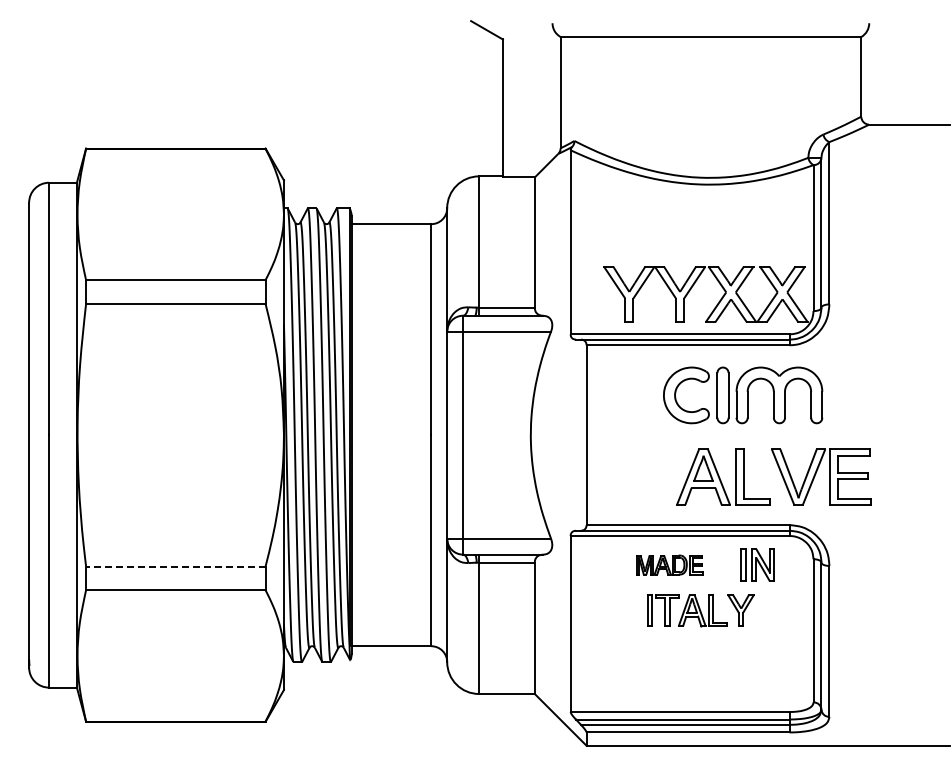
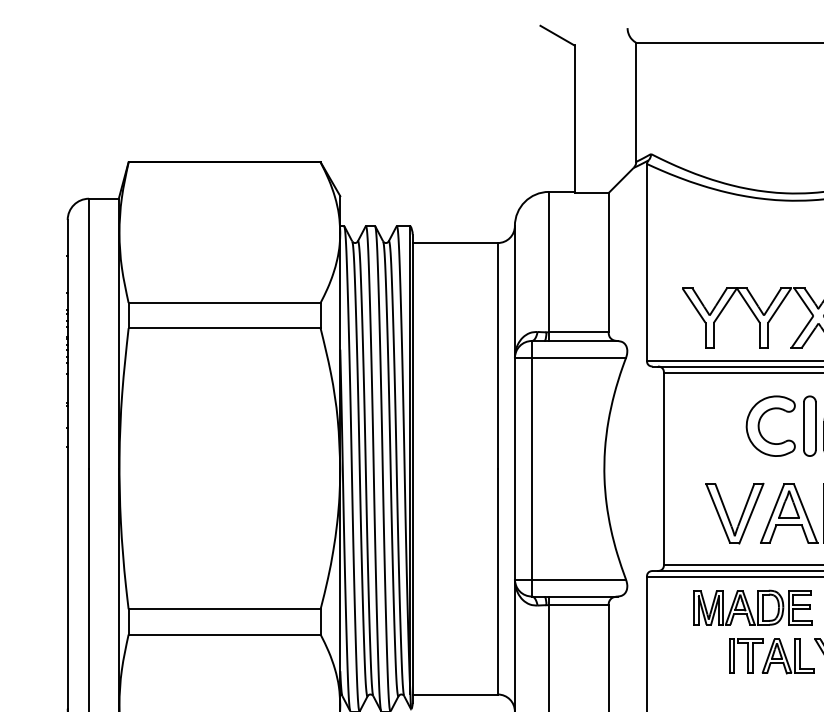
part: (646, 477) -> (728, 514), added
part: (669, 564) -> (752, 607), size x1.67
line: (175, 566) -> (224, 609), dashed -> solid

